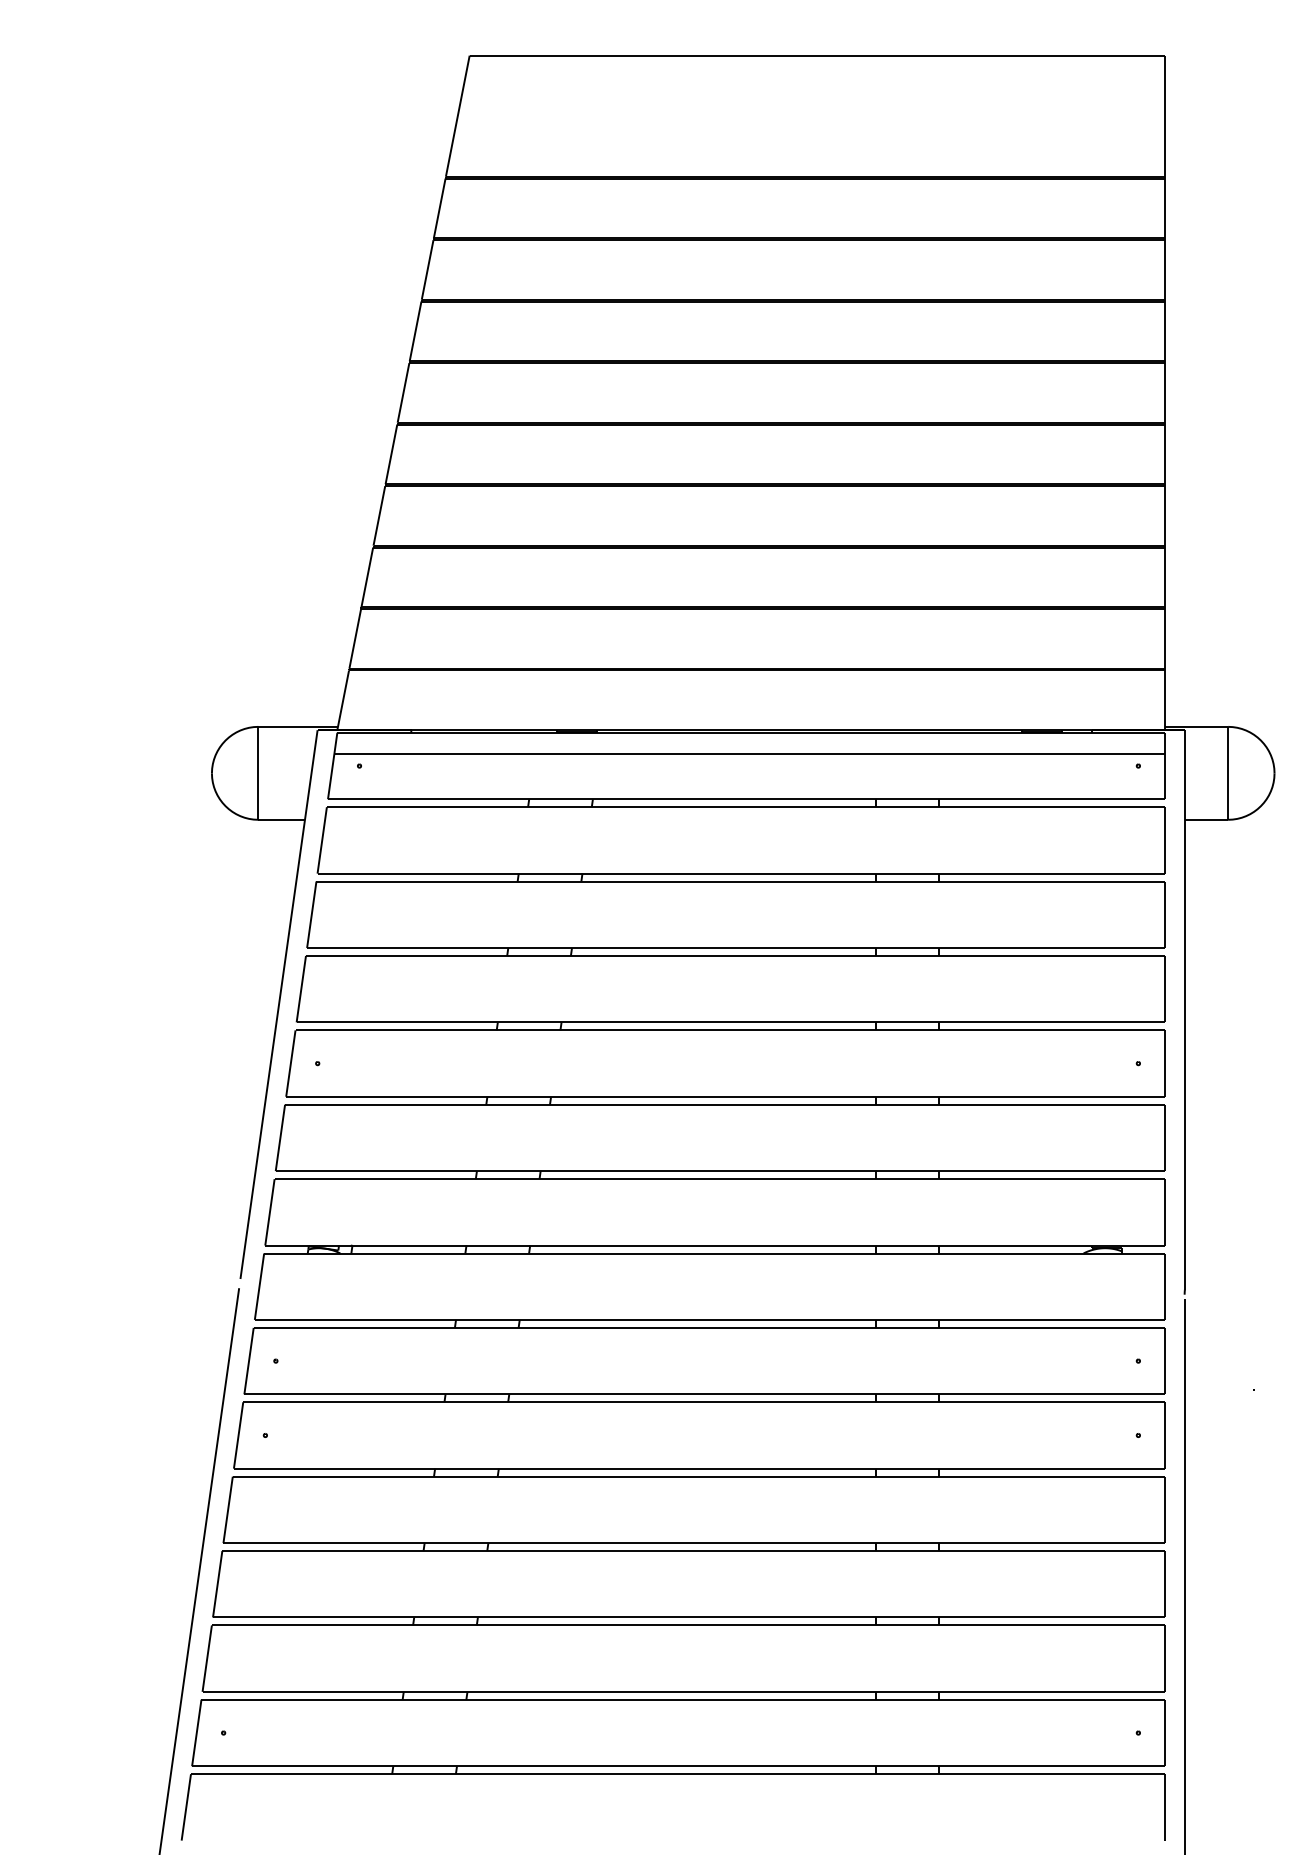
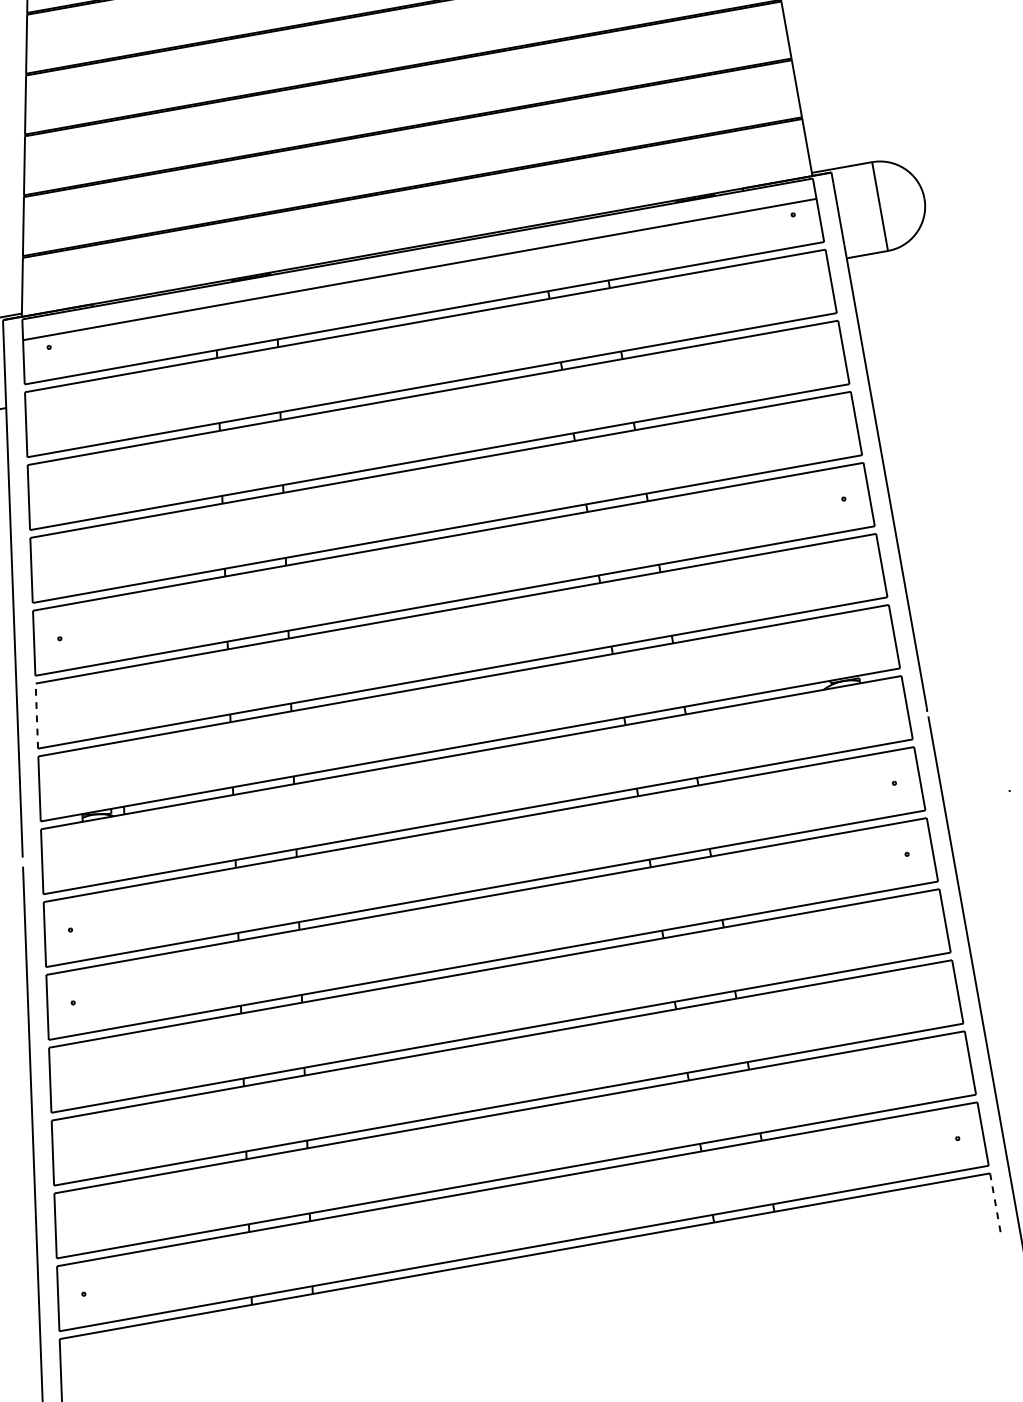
line: (280, 1137) -> (36, 715), solid -> dashed
line: (1164, 1807) -> (995, 1205), solid -> dashed

